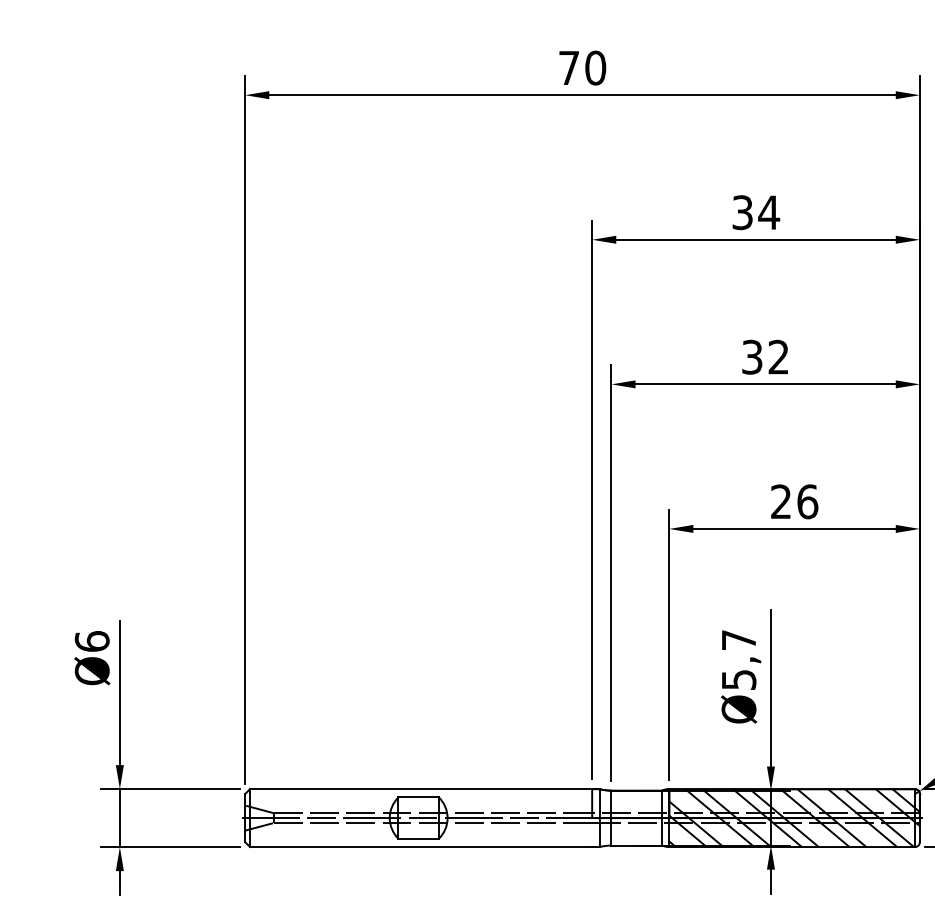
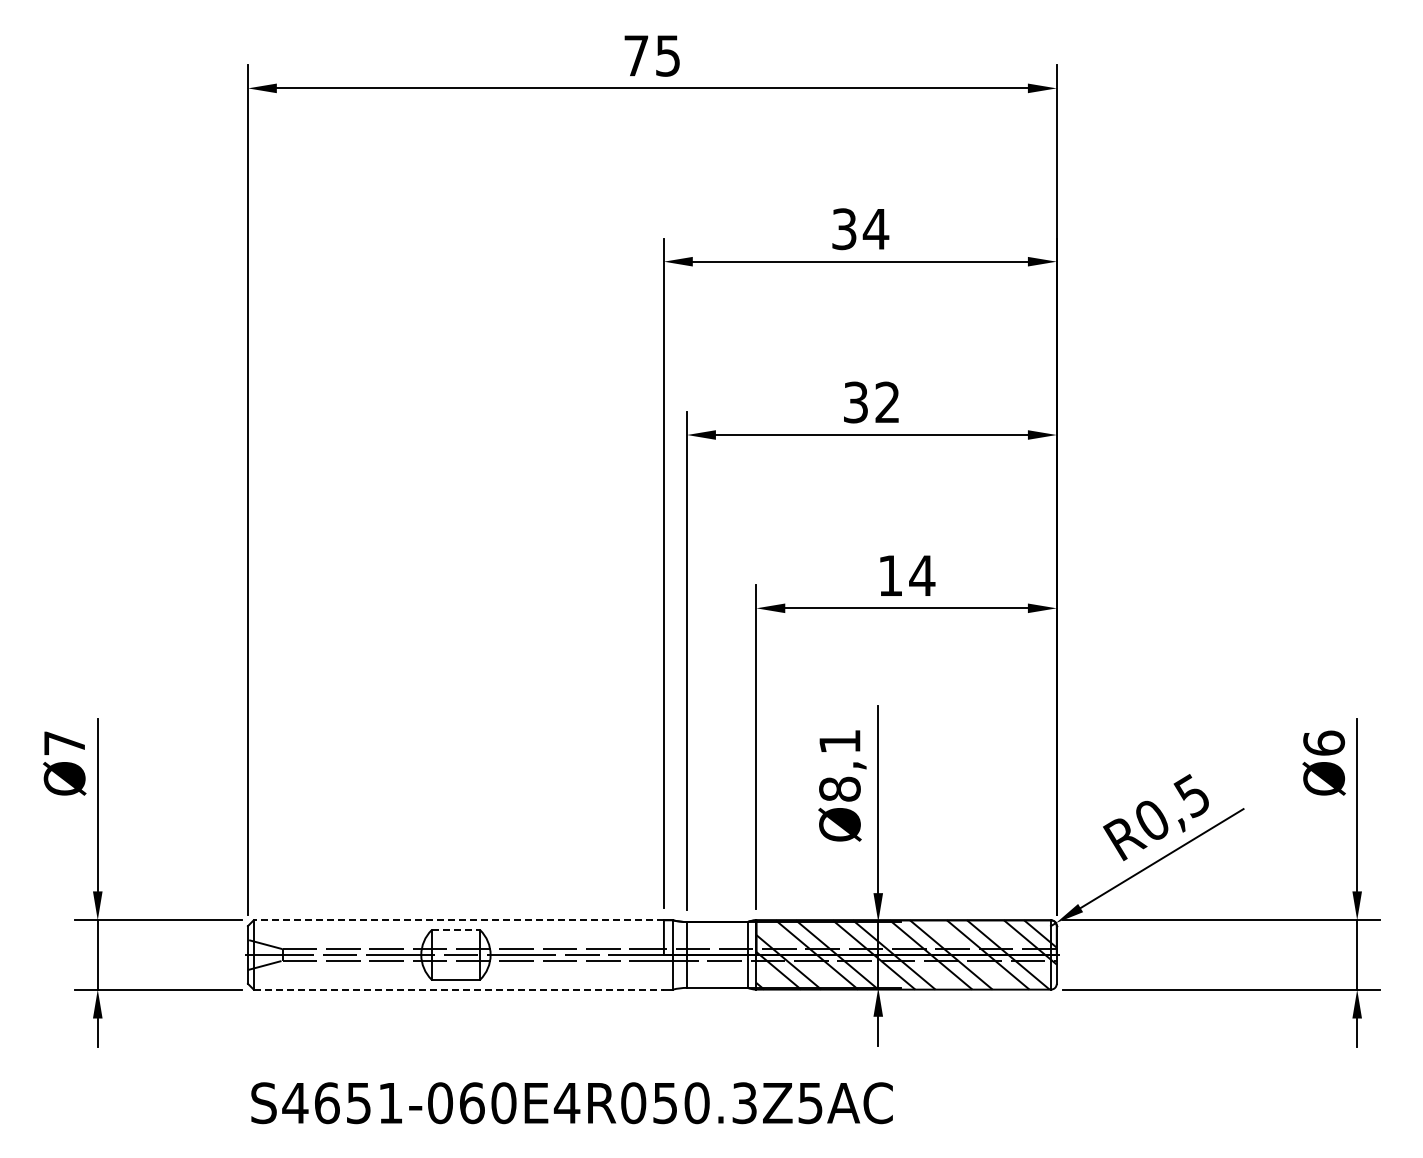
text: (595, 67) -> (667, 55), 70 -> 75
text: (794, 501) -> (906, 575), 26 -> 14
text: (92, 640) -> (64, 742), Ø6 -> Ø7
text: (738, 660) -> (839, 765), Ø5,7 -> Ø8,1
line: (420, 789) -> (458, 920), solid -> dashed
line: (419, 797) -> (456, 930), solid -> dashed
line: (421, 846) -> (459, 989), solid -> dashed

